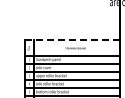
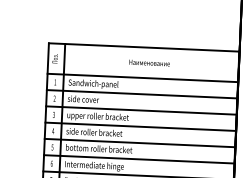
line: (73, 40) -> (145, 47), dashed -> solid

